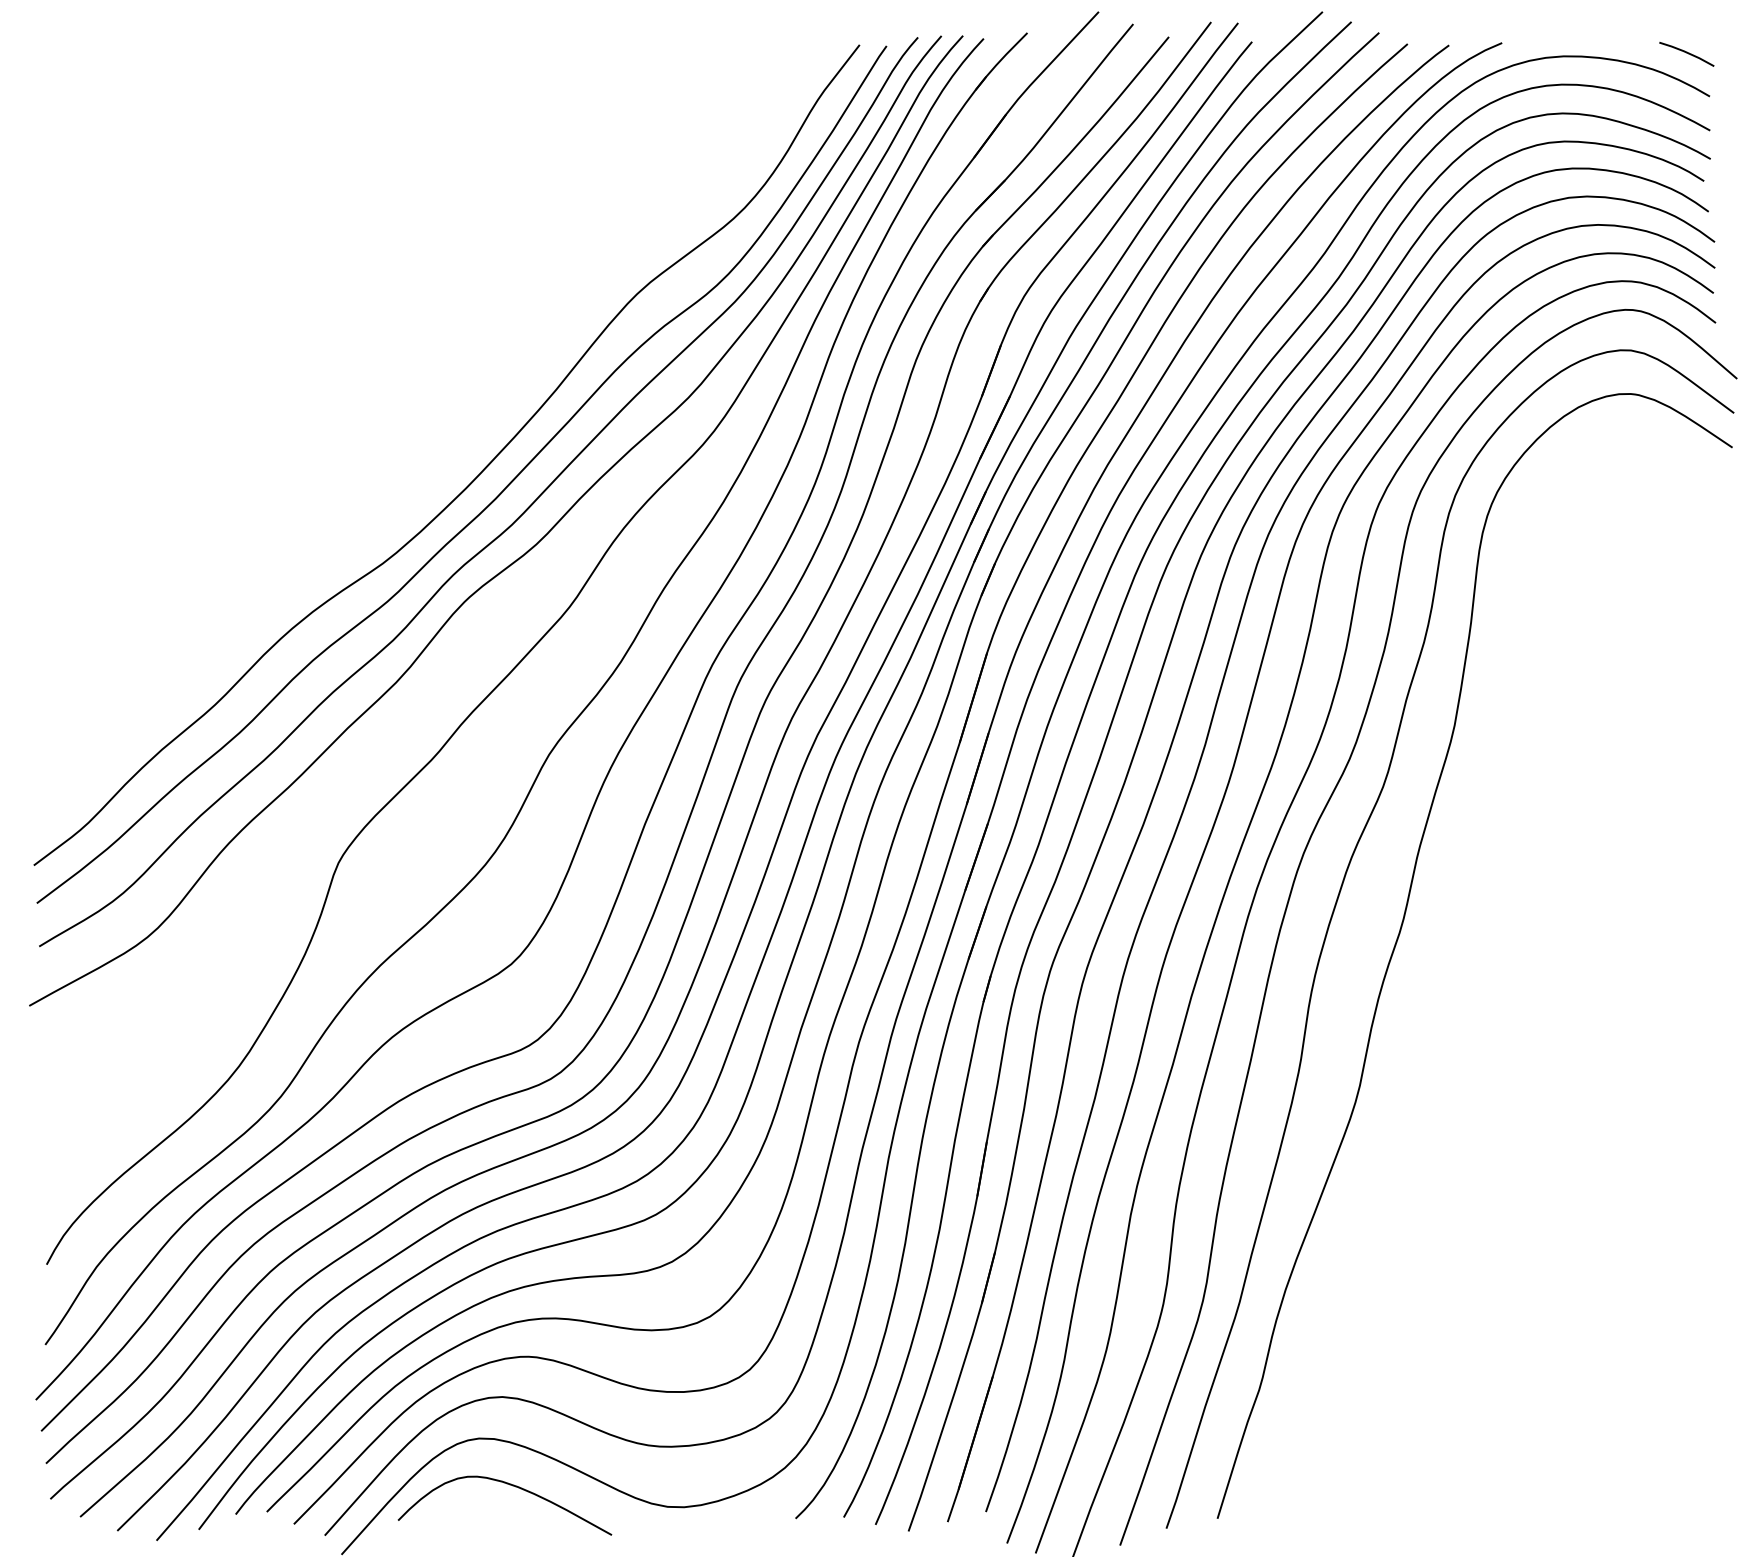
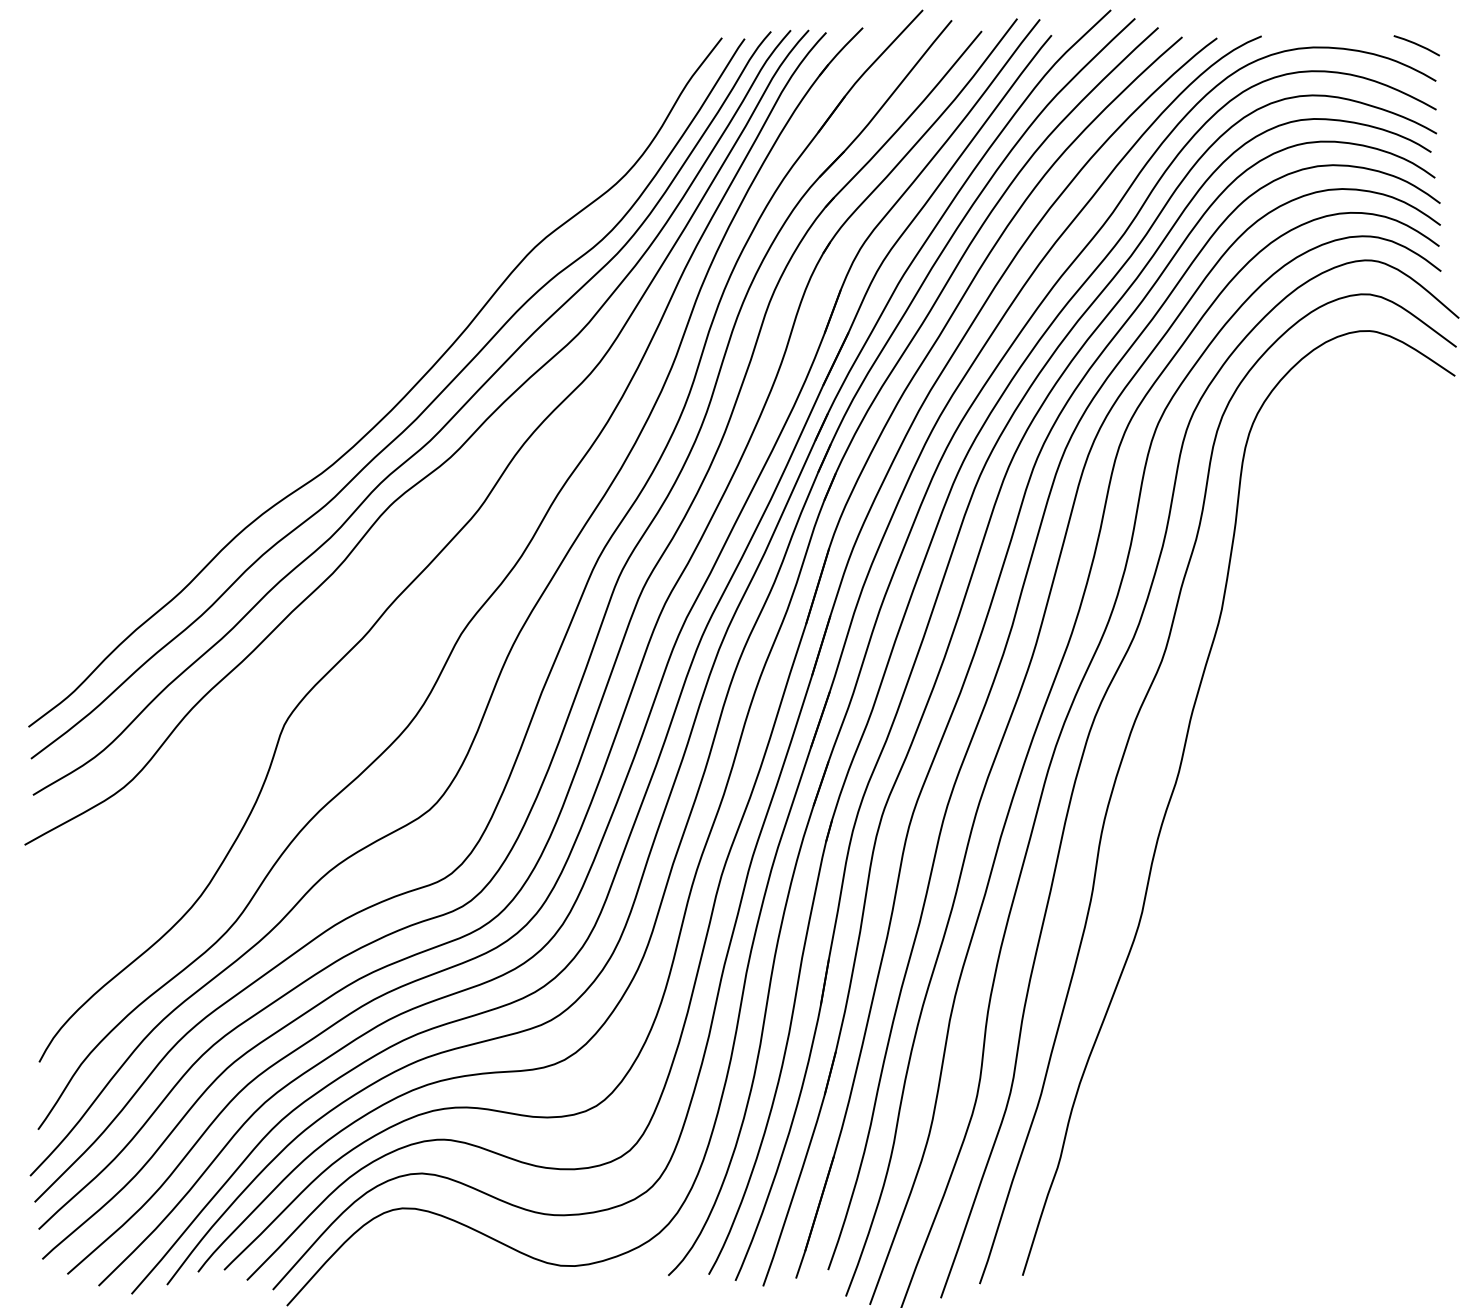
curve: (511, 1486) -> (429, 1248), removed

